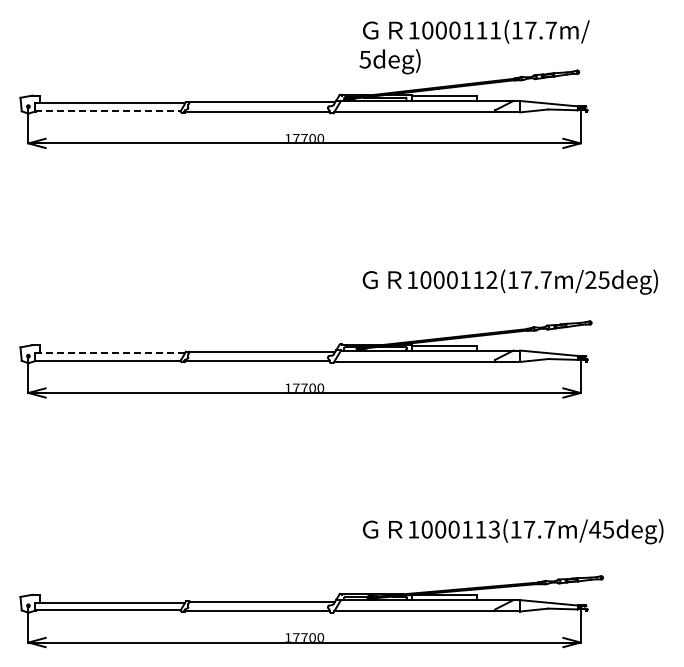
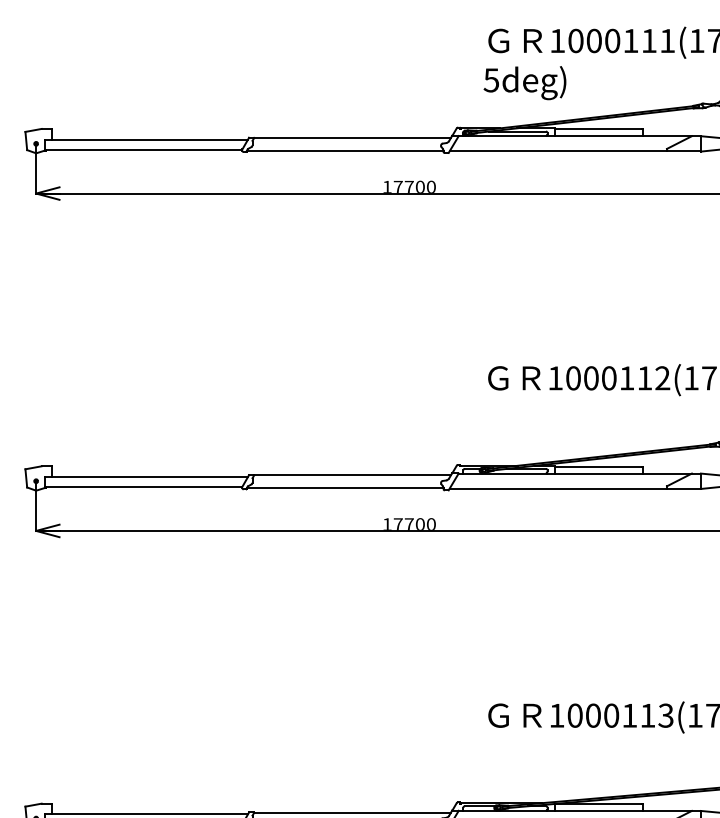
line: (108, 110) -> (144, 149), dashed -> solid
line: (110, 353) -> (147, 477), dashed -> solid

